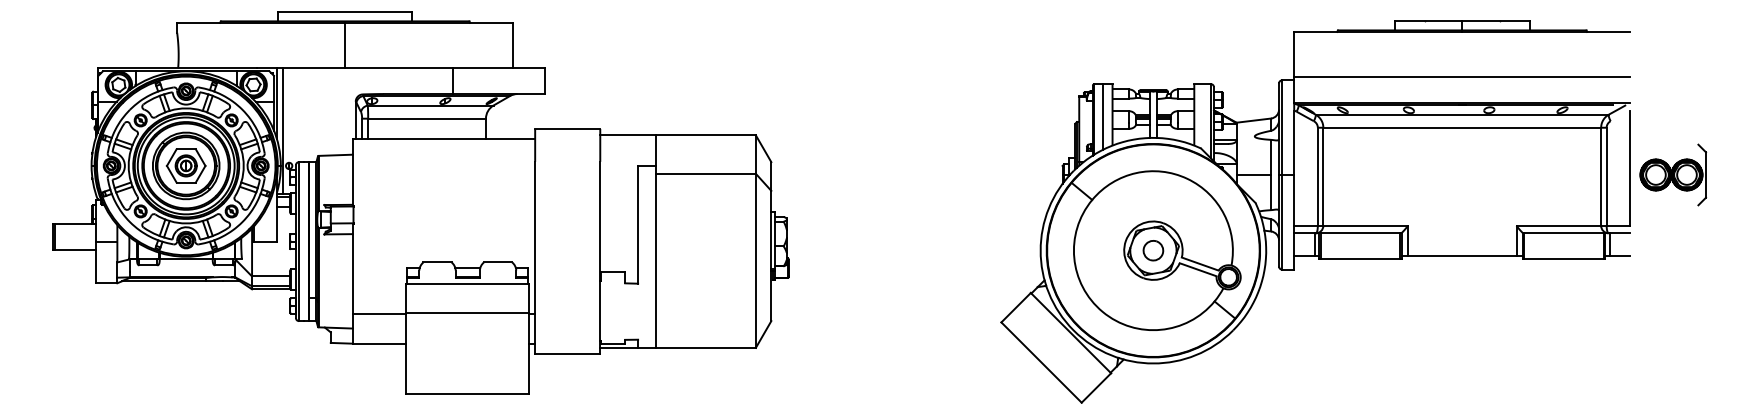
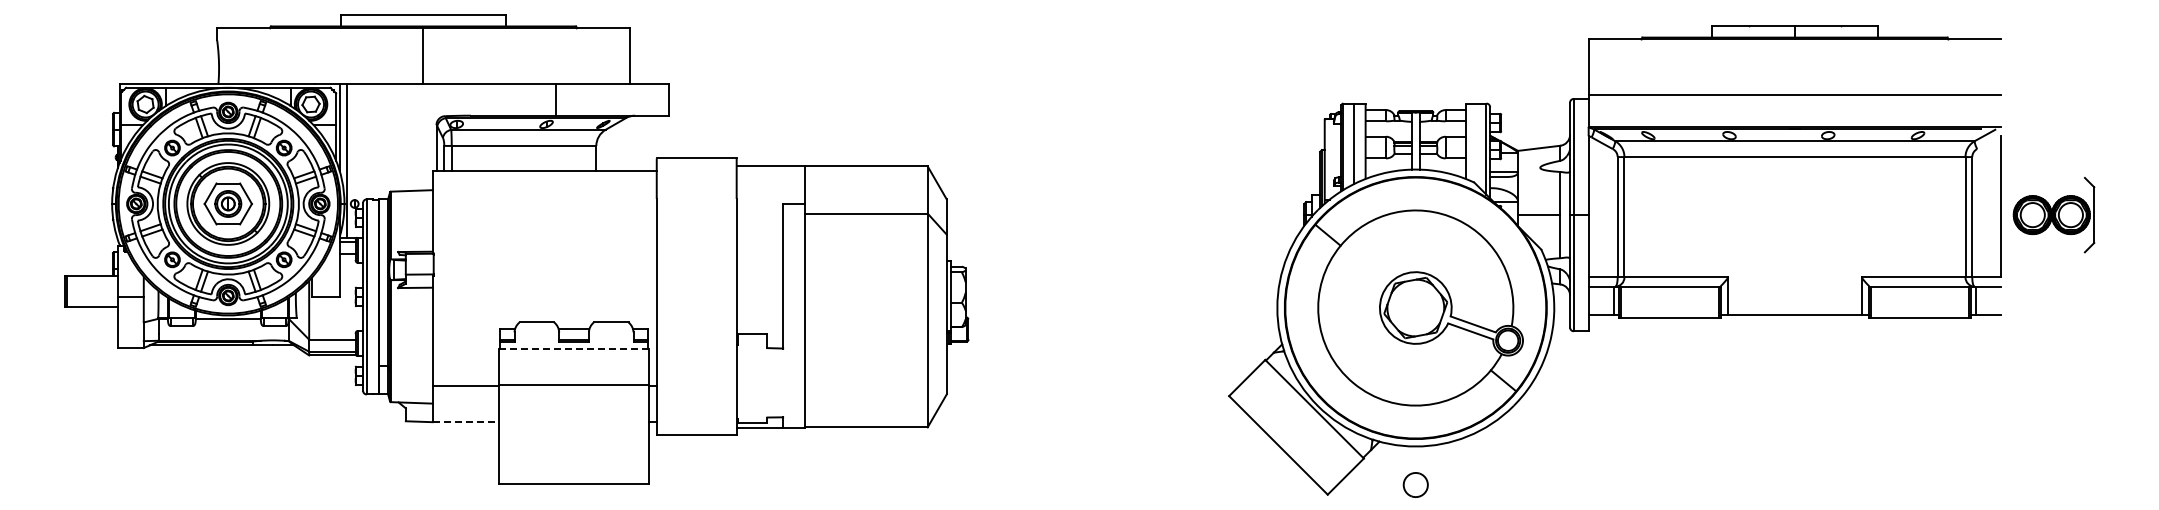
part: (1153, 250) -> (1415, 484), moved
line: (467, 283) -> (573, 348), solid -> dashed
line: (379, 343) -> (465, 422), solid -> dashed

